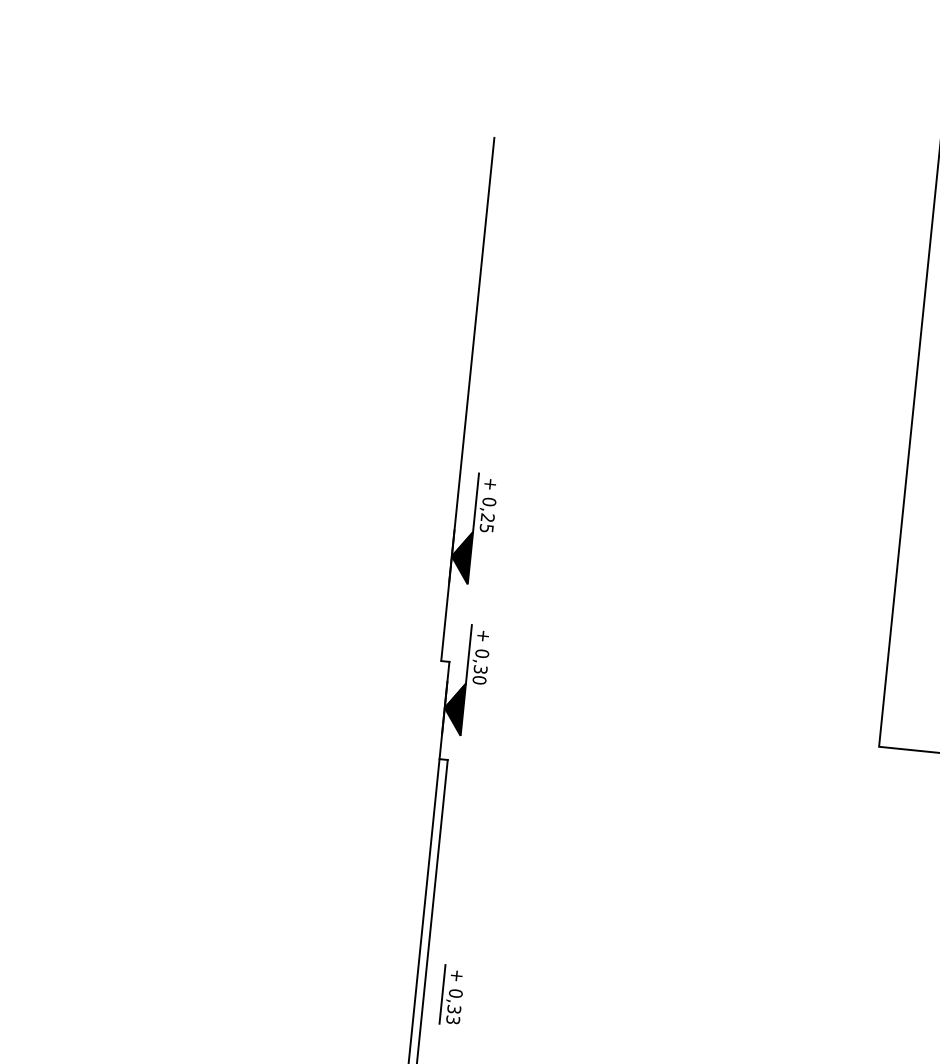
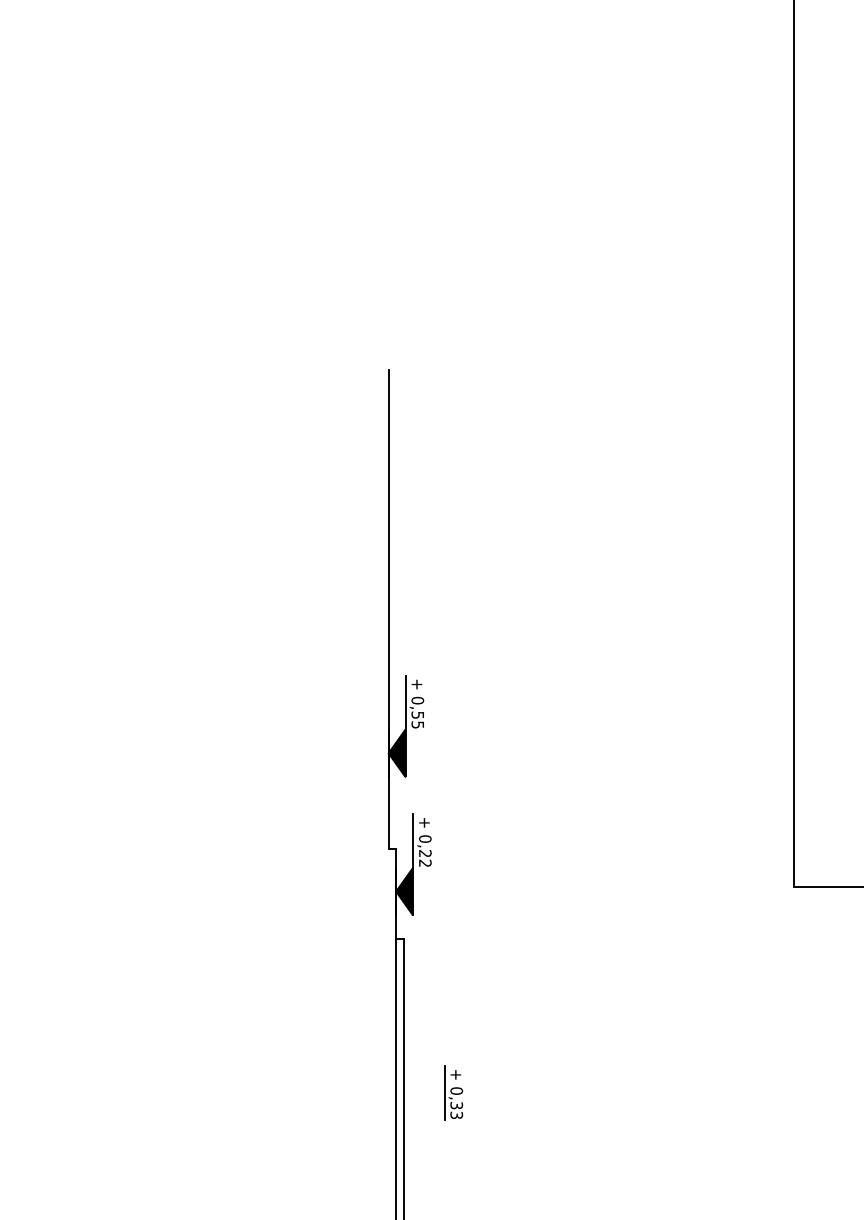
text: (487, 517) -> (417, 714), 0,25 -> 0,55
text: (480, 674) -> (425, 858), 0,30 -> 0,22
part: (452, 994) -> (453, 1092), moved

